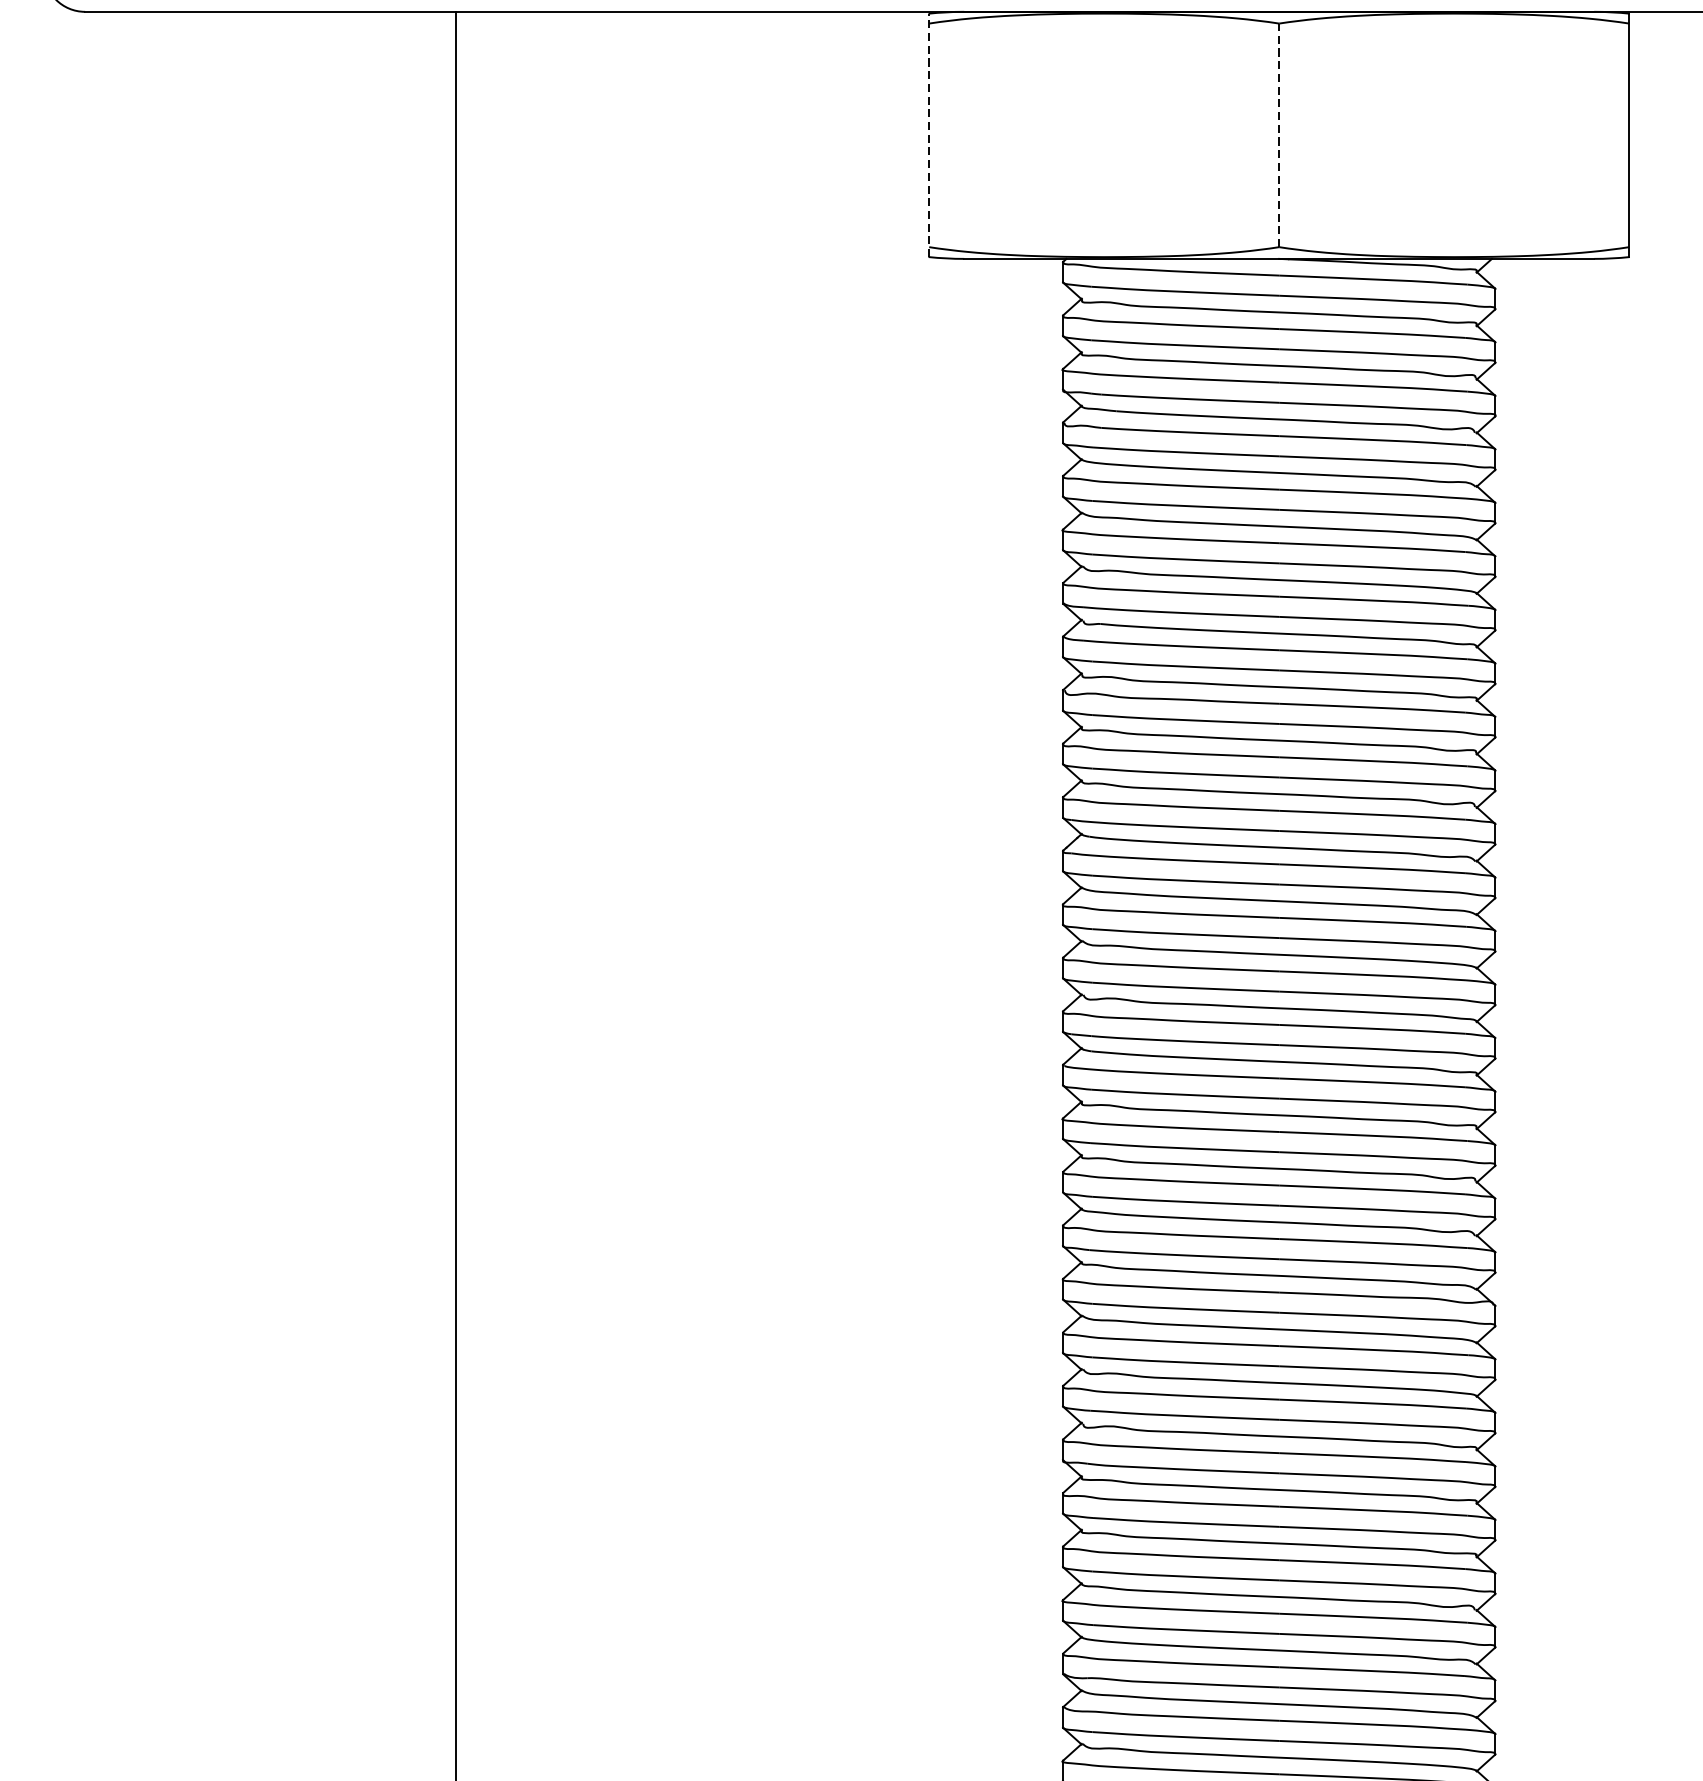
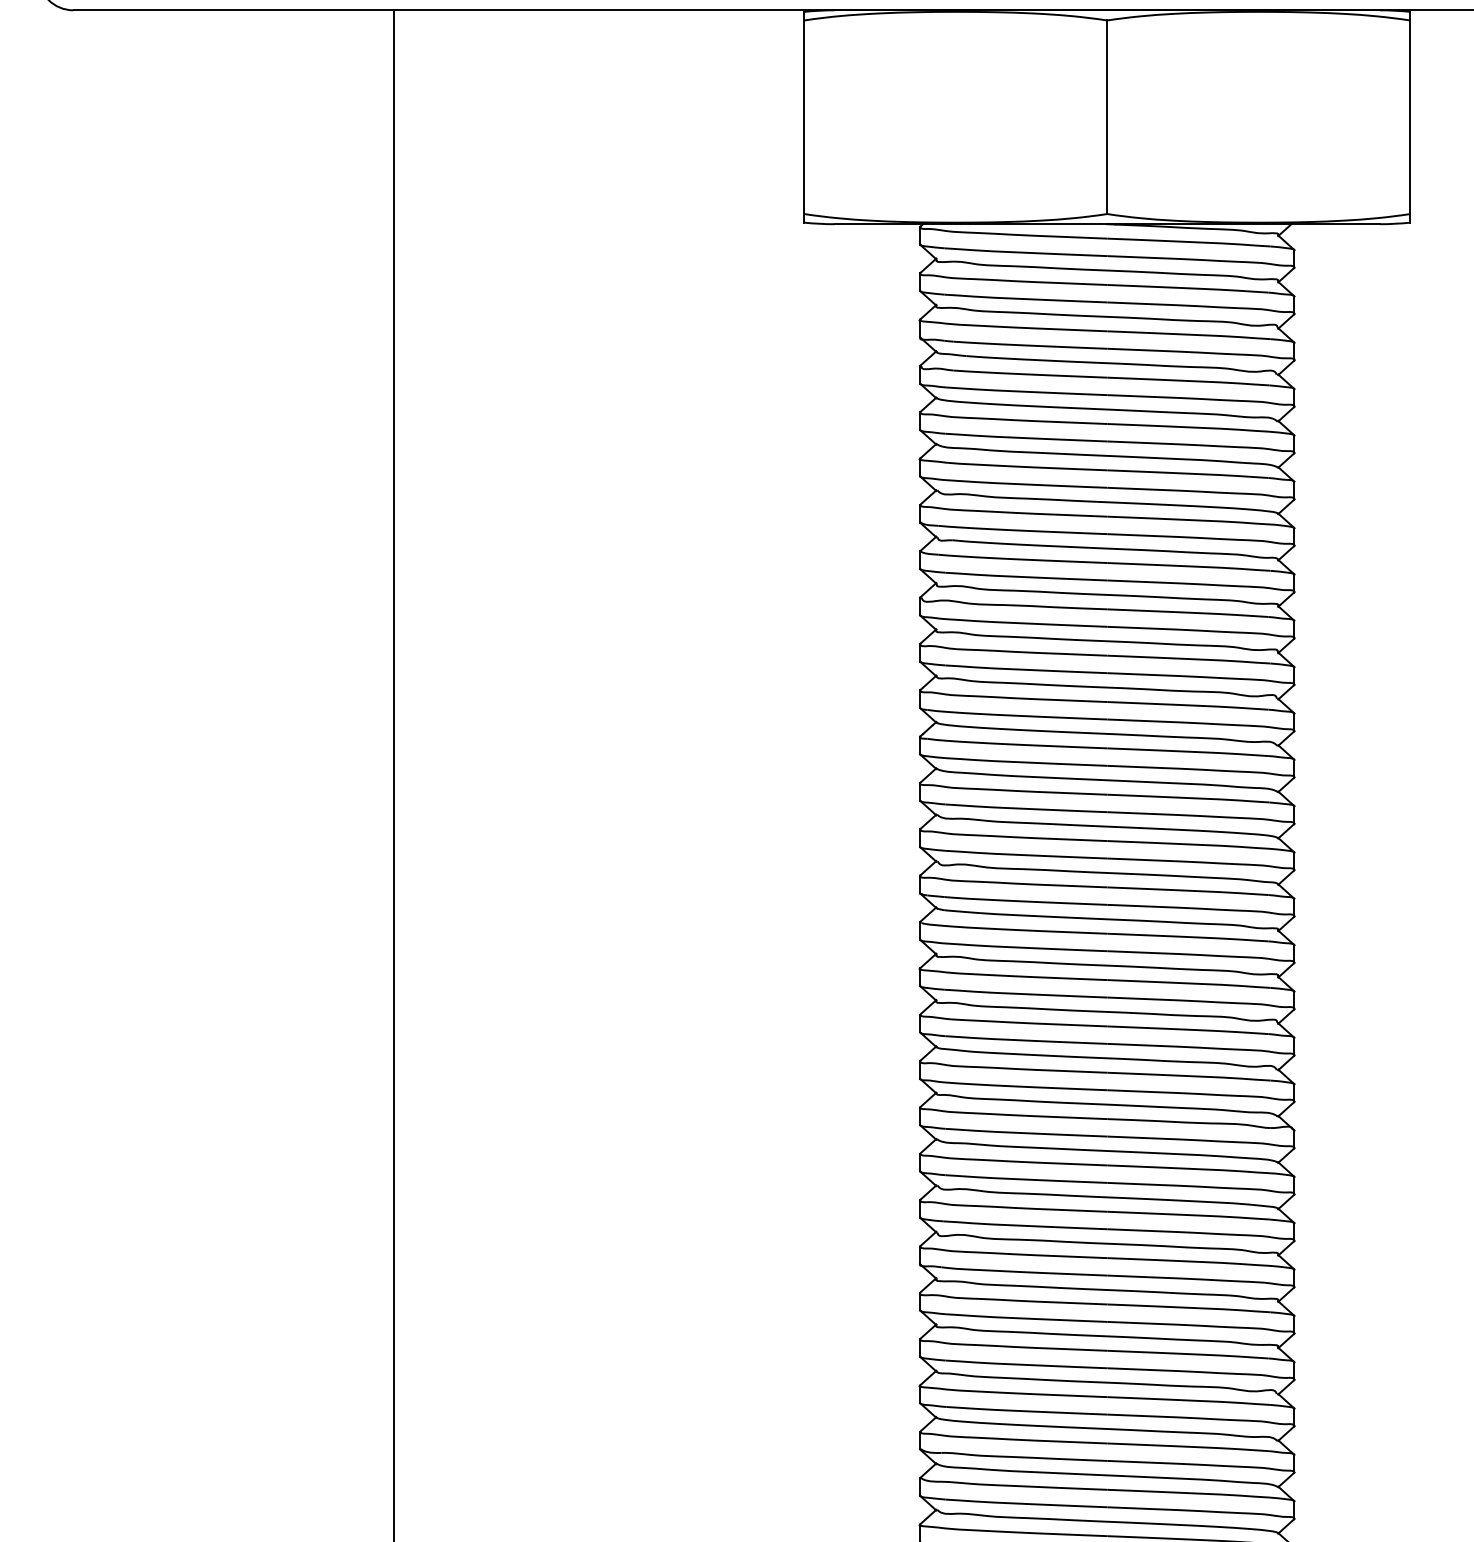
line: (929, 134) -> (804, 116), dashed -> solid
line: (1279, 135) -> (1107, 117), dashed -> solid

